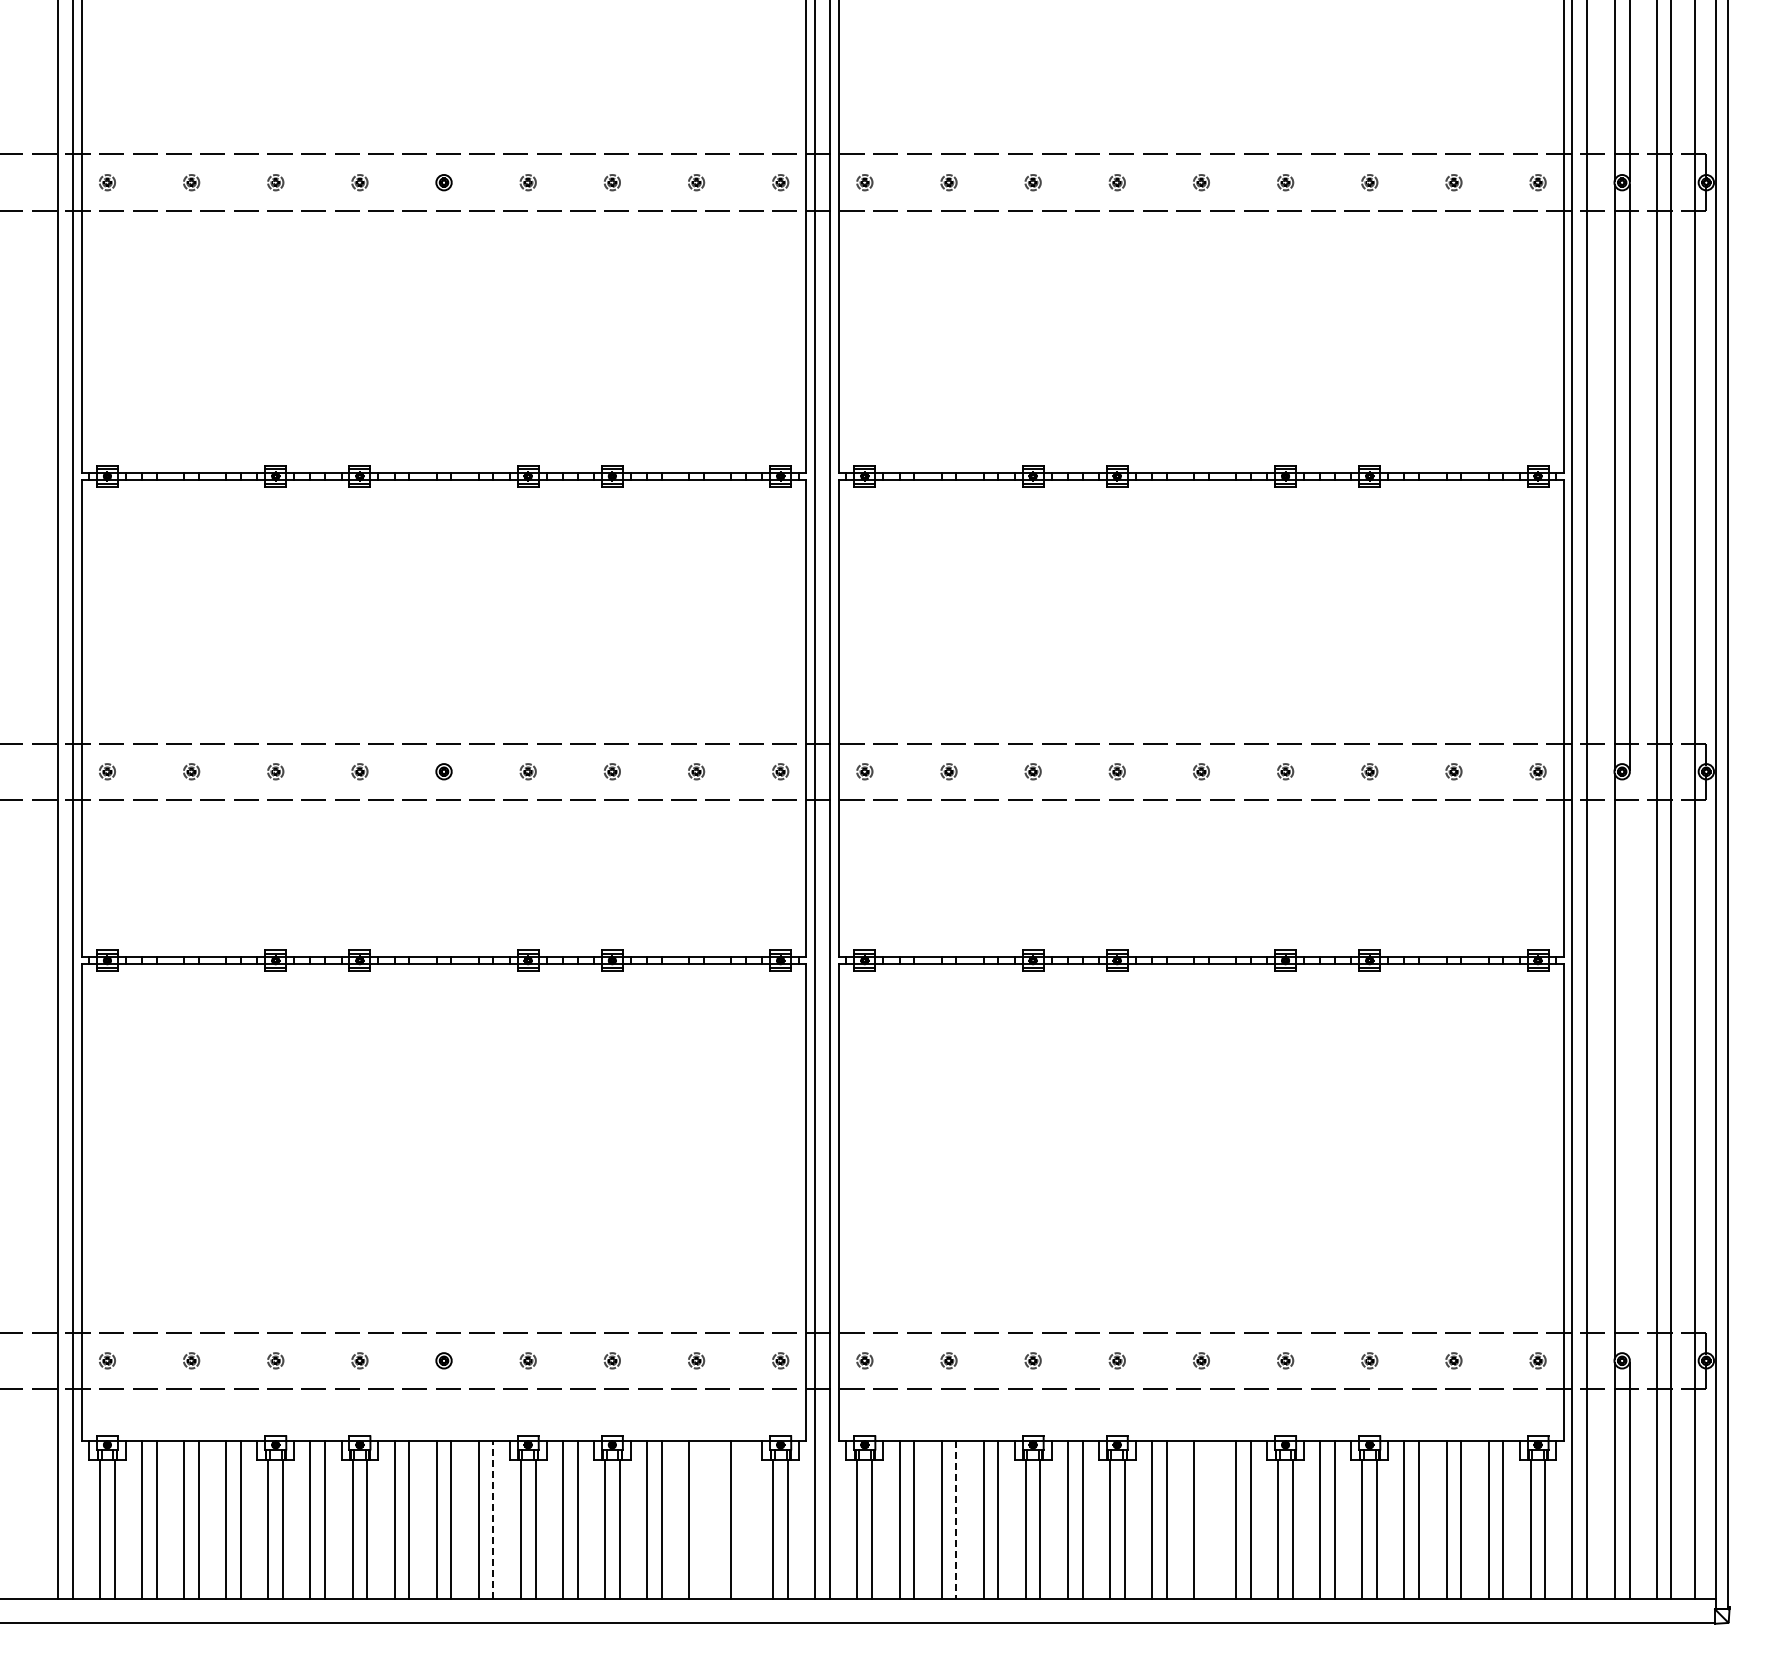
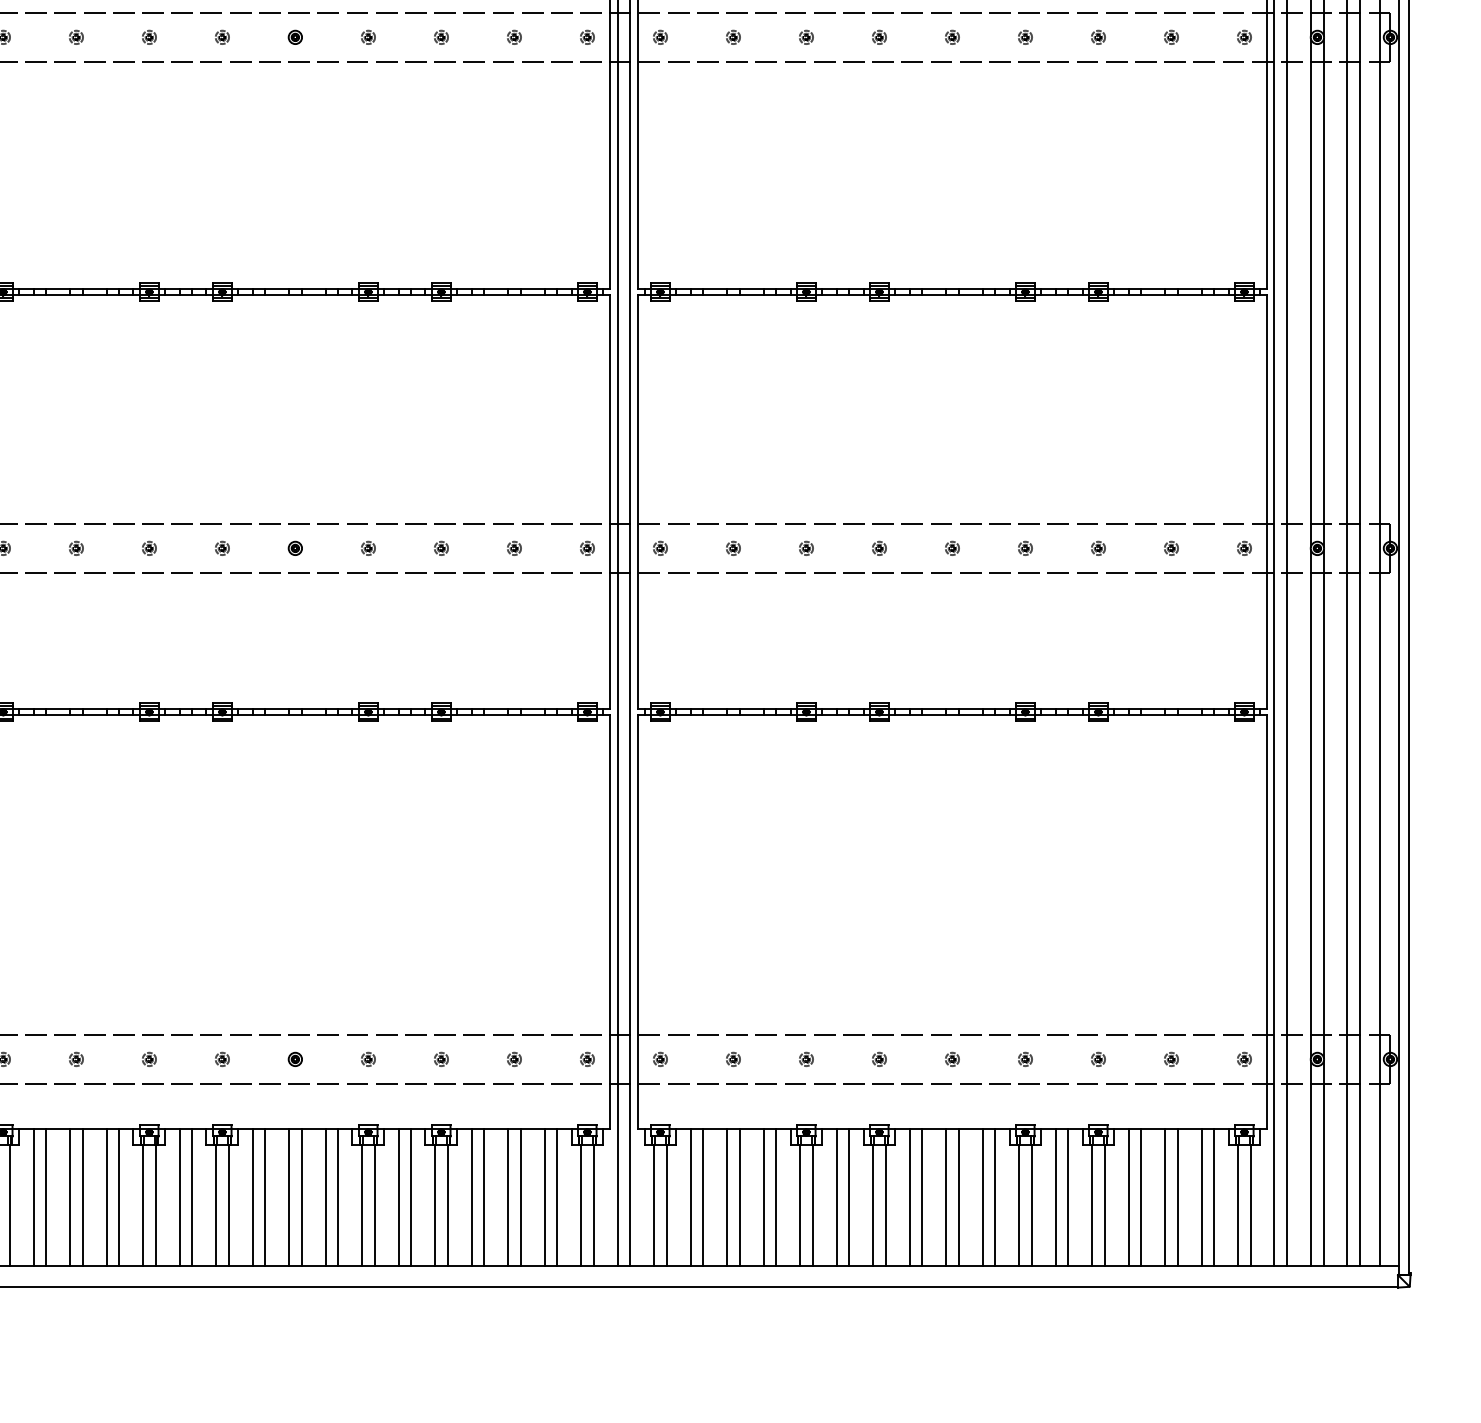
line: (1629, 1065) -> (1323, 803), added
line: (703, 1519) -> (520, 1197), added
line: (745, 1519) -> (556, 1197), added
line: (1208, 1519) -> (958, 1197), added
line: (493, 1520) -> (338, 1197), dashed -> solid
line: (956, 1520) -> (739, 1197), dashed -> solid

